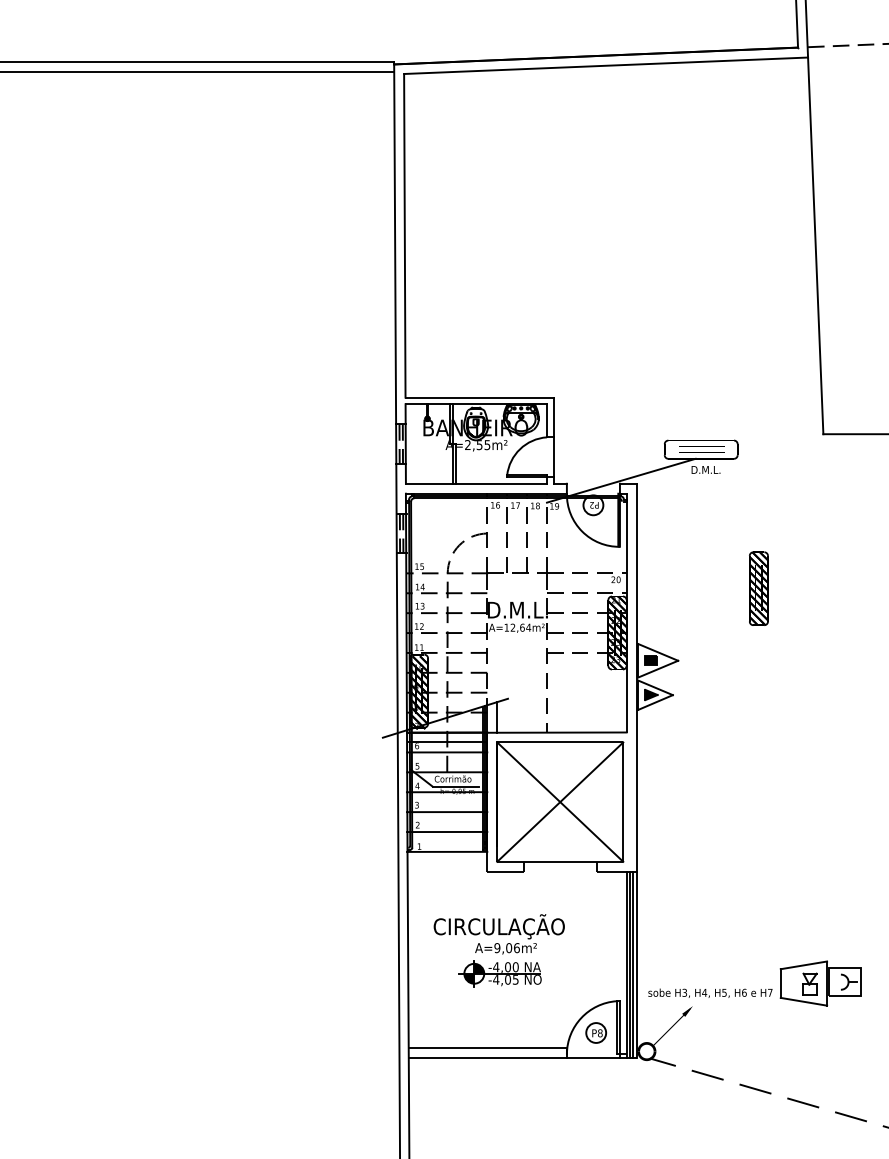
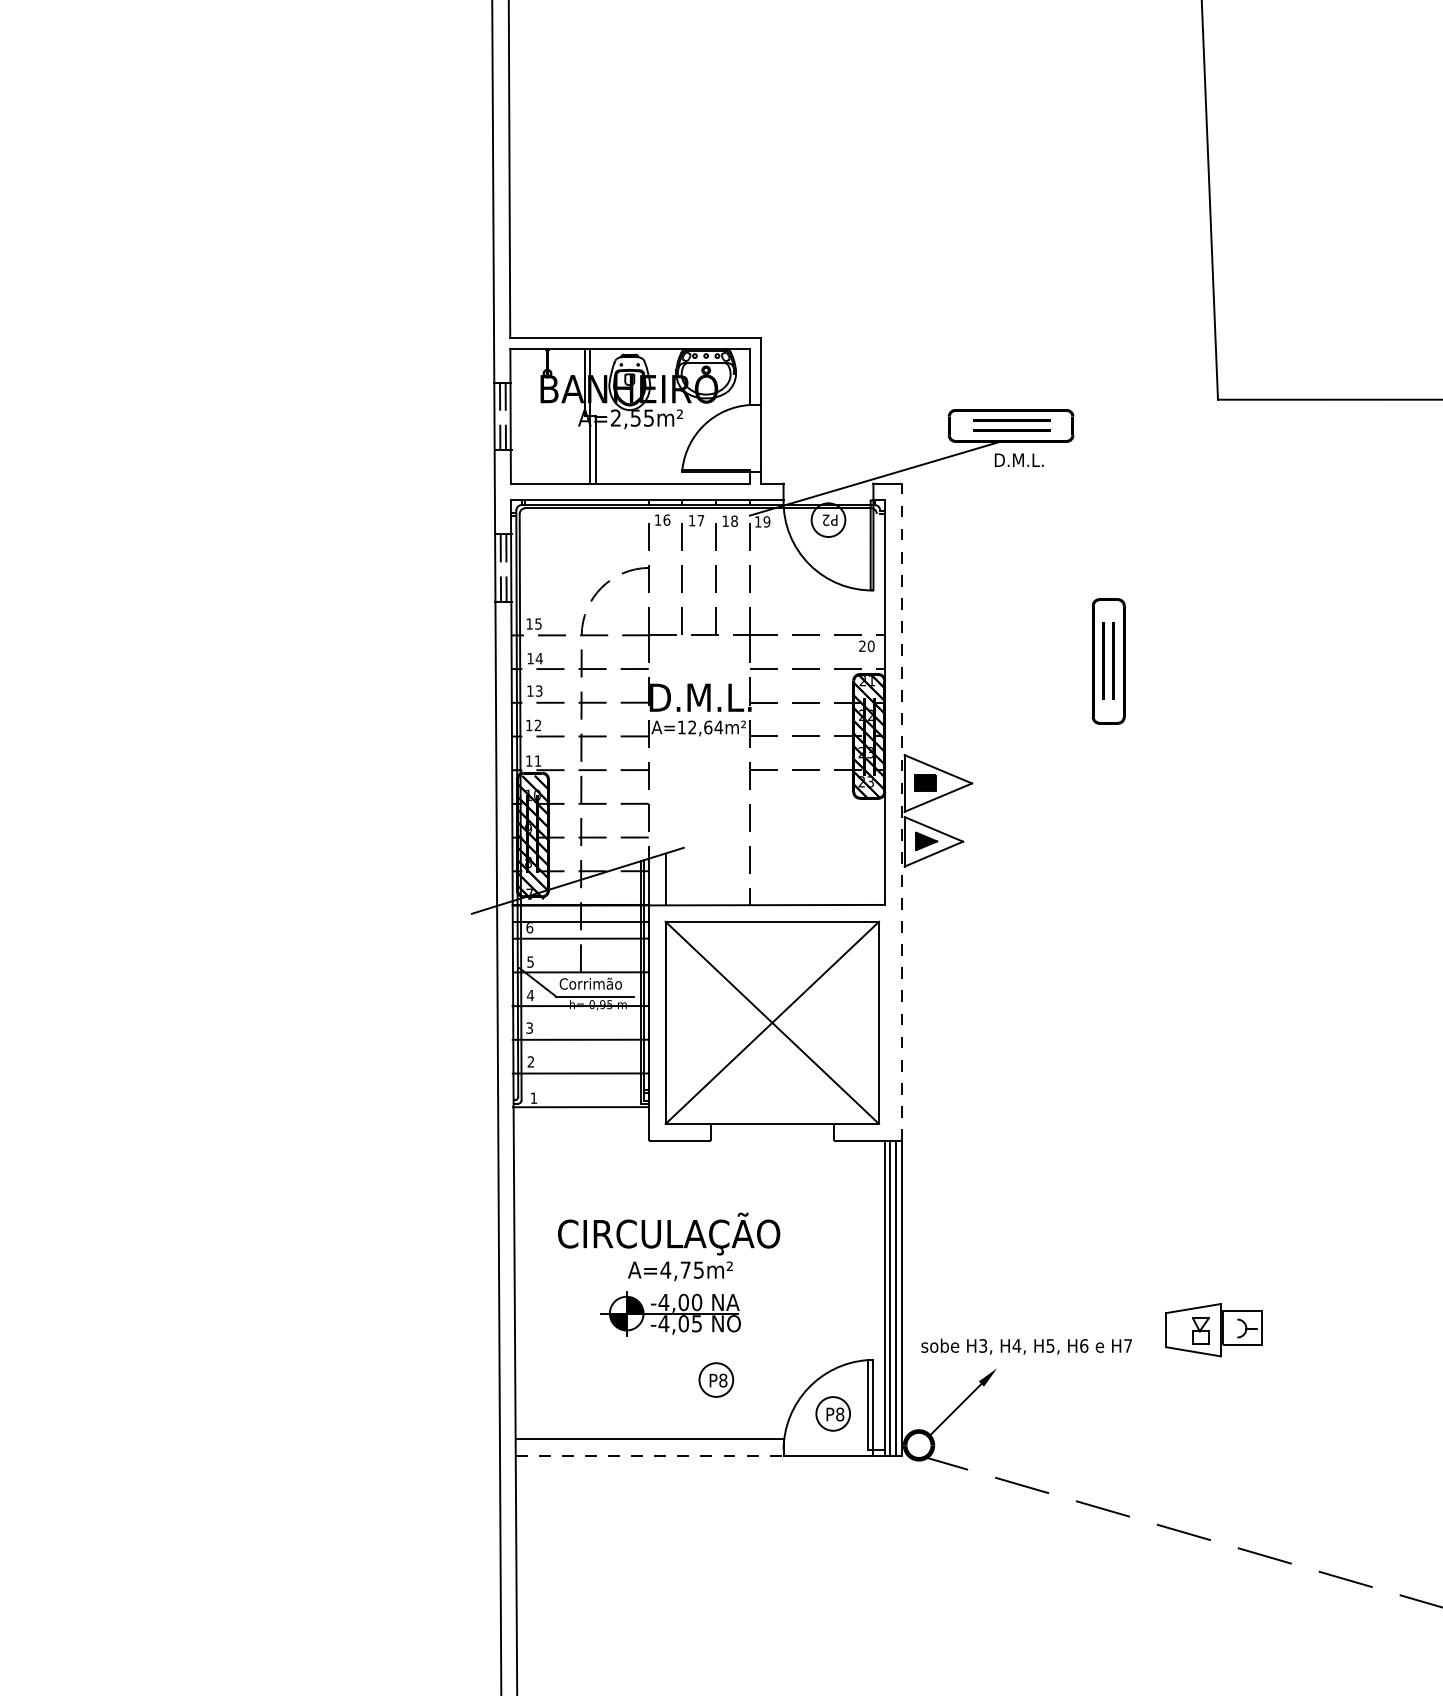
hatch: (758, 588) -> (1108, 661), removed
line: (636, 677) -> (901, 811), solid -> dashed
text: (506, 948) -> (681, 1270), A=9,06m² -> A=4,75m²
part: (820, 983) -> (1213, 1330), size x0.7
part: (526, 1012) -> (715, 1379), added
line: (488, 1057) -> (650, 1455), solid -> dashed

